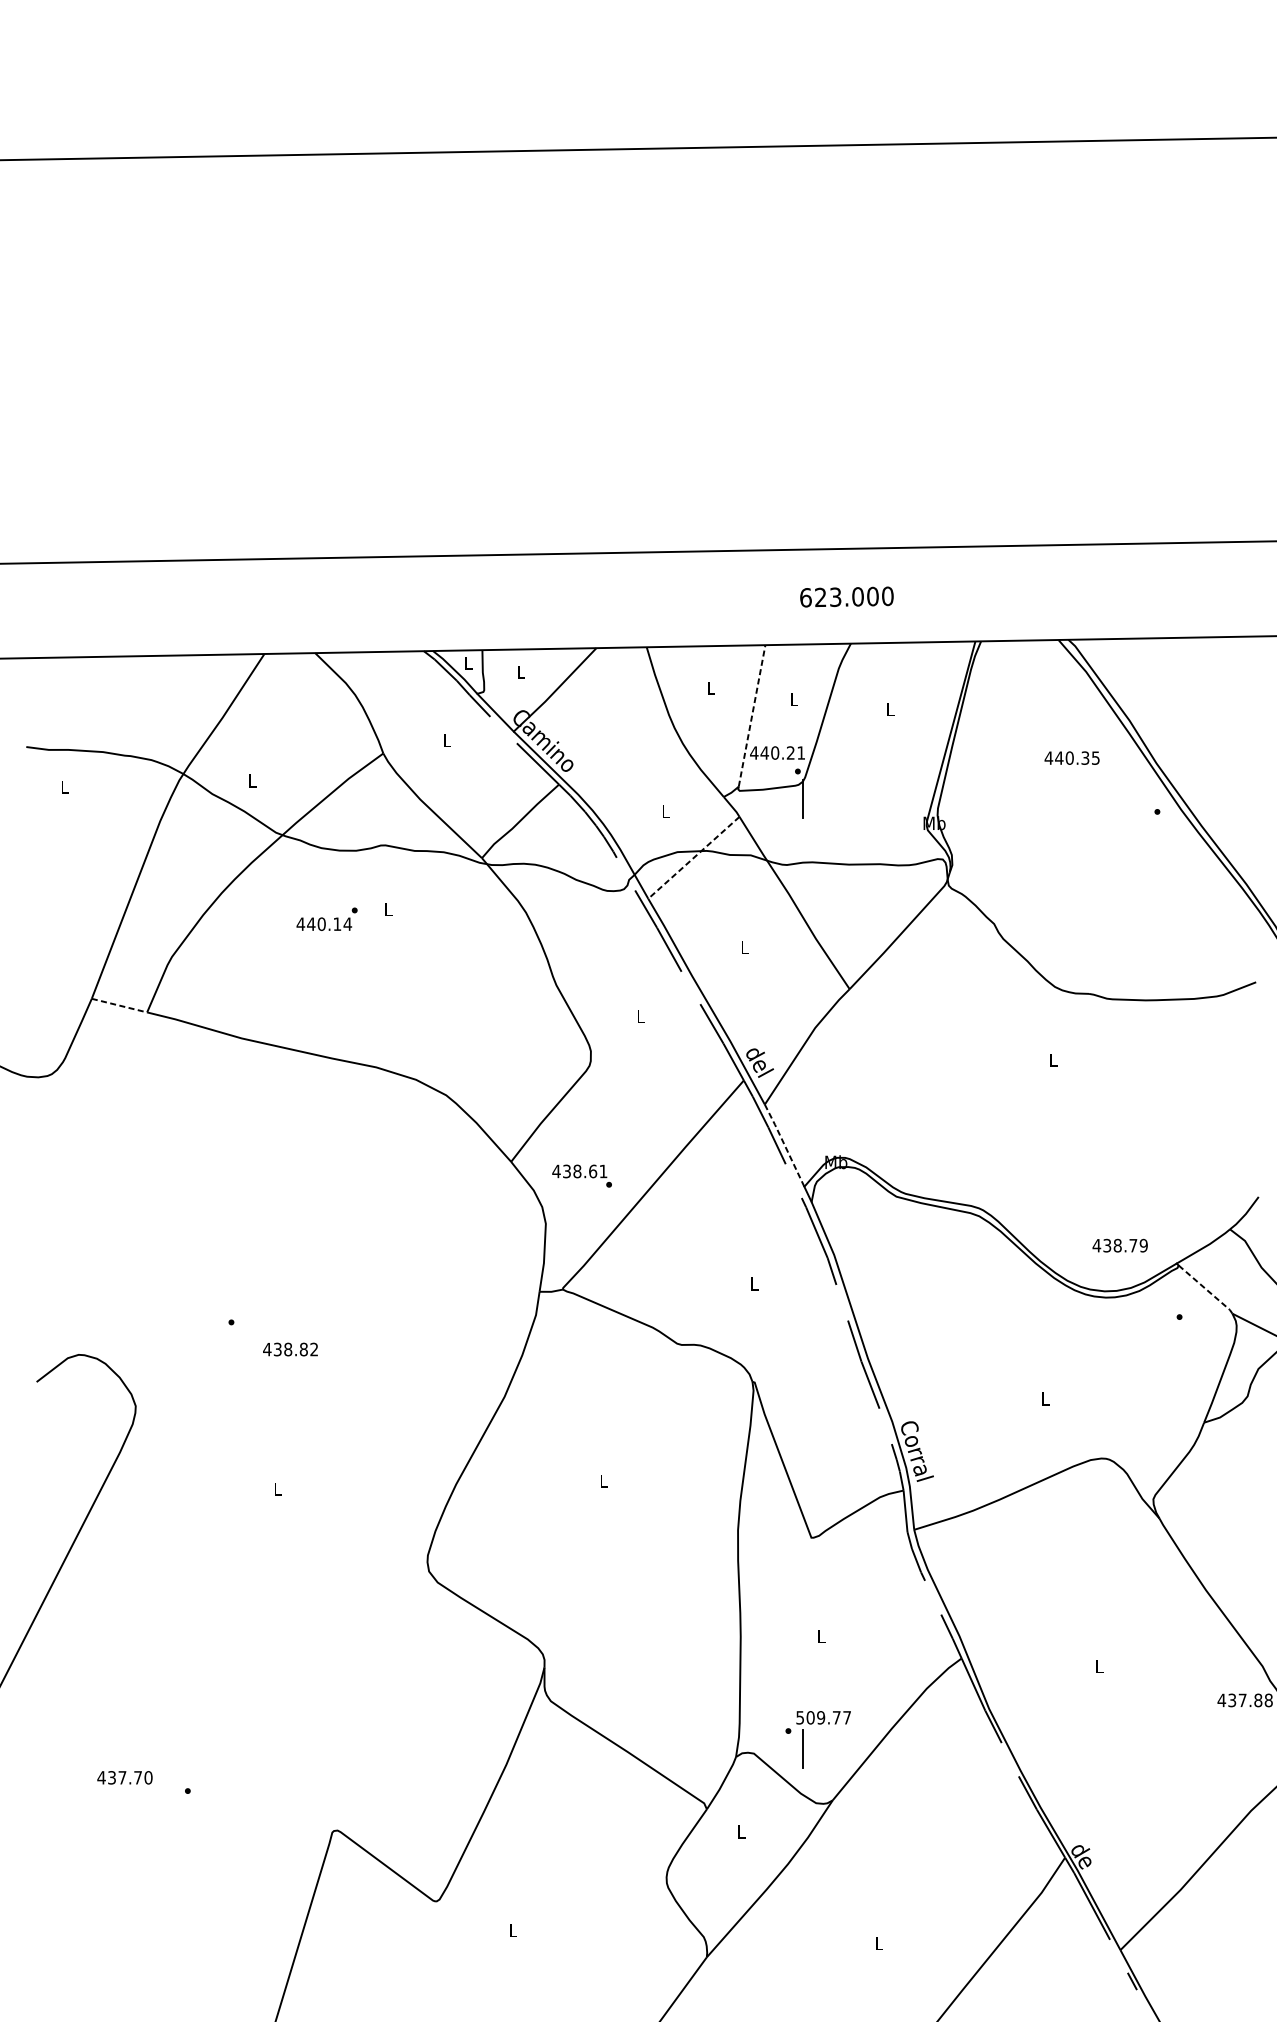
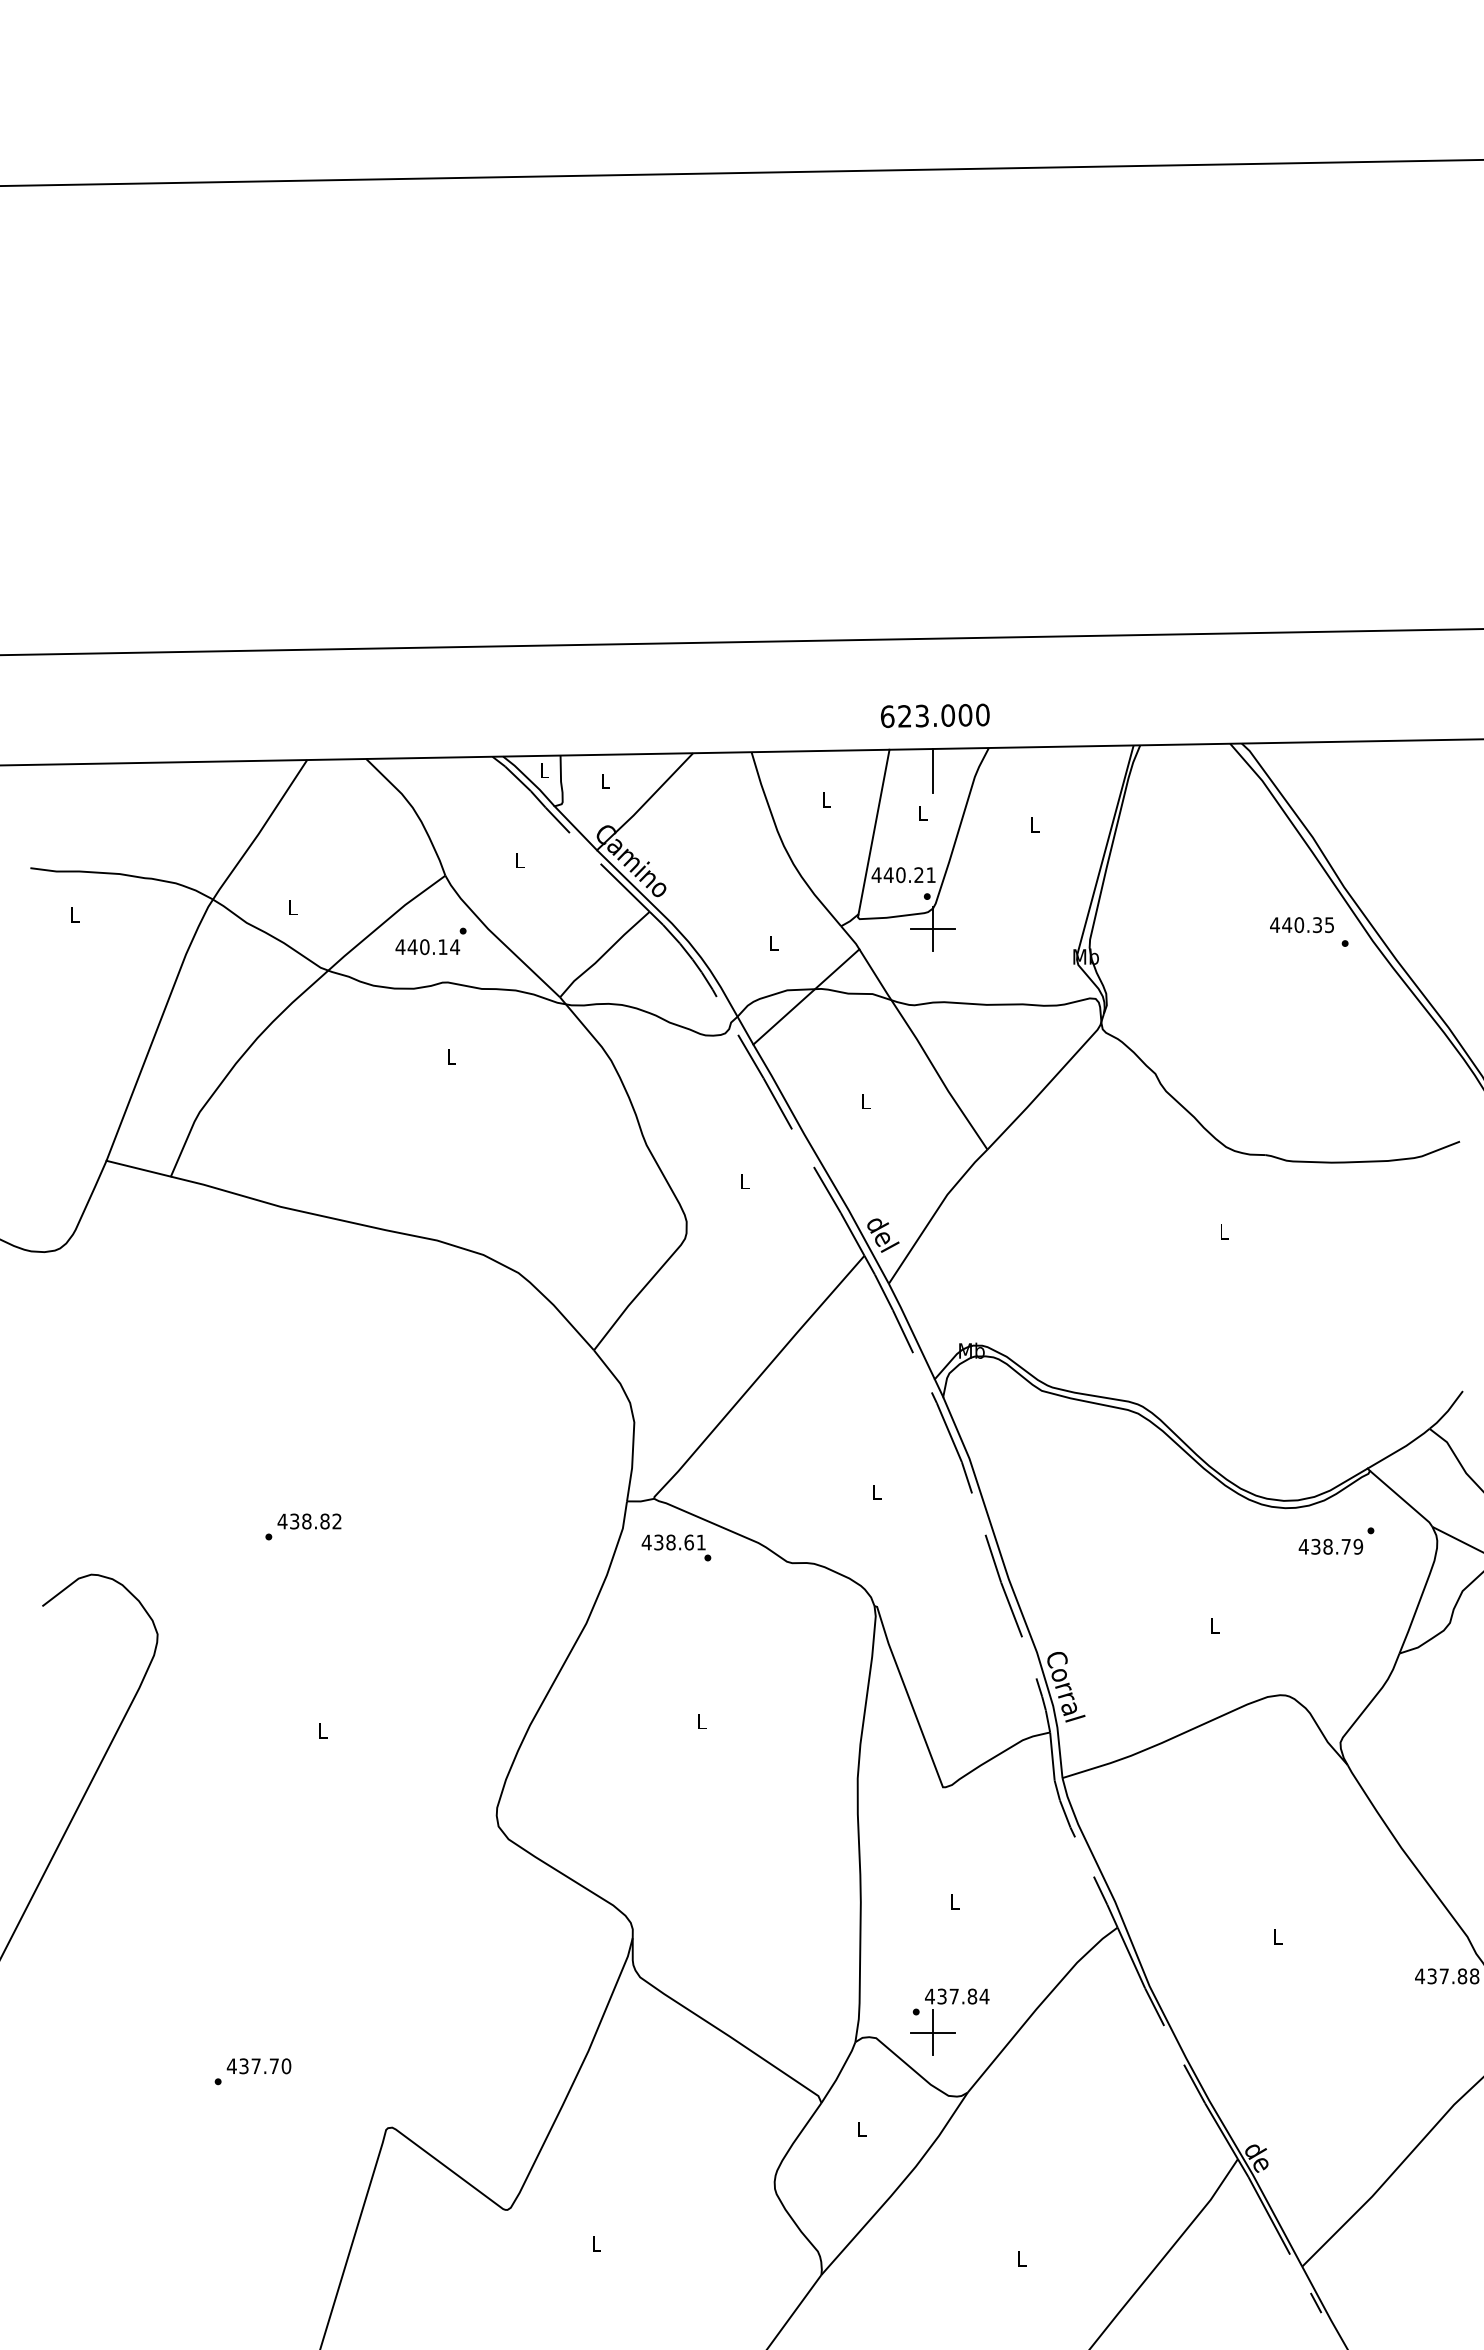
text: (847, 596) -> (935, 715), moved
line: (802, 663) -> (932, 771), added
line: (752, 716) -> (874, 832), dashed -> solid
text: (1071, 758) -> (1301, 925), moved
line: (802, 799) -> (932, 929), added
line: (693, 858) -> (806, 997), dashed -> solid
text: (326, 919) -> (430, 941), moved
line: (120, 1005) -> (139, 1168), dashed -> solid
line: (784, 1144) -> (911, 1330), dashed -> solid
text: (582, 1175) -> (676, 1547), moved
text: (1119, 1245) -> (1330, 1546), moved
line: (1206, 1289) -> (1402, 1498), dashed -> solid
text: (290, 1349) -> (309, 1521), moved
text: (823, 1717) -> (957, 1996), 509.77 -> 437.84
line: (802, 1748) -> (932, 2032), added
text: (124, 1777) -> (258, 2066), moved

